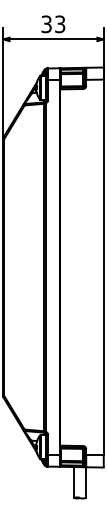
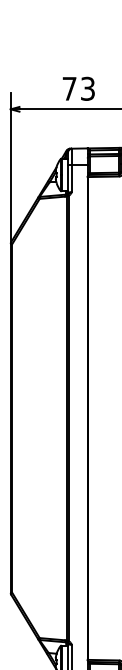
text: (46, 24) -> (69, 89), 33 -> 73

